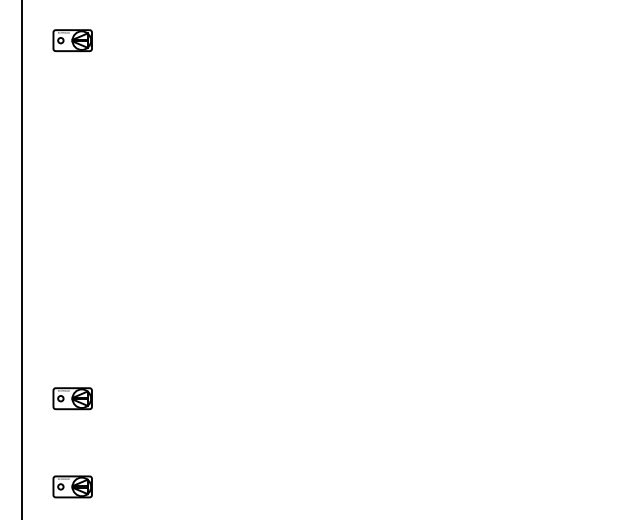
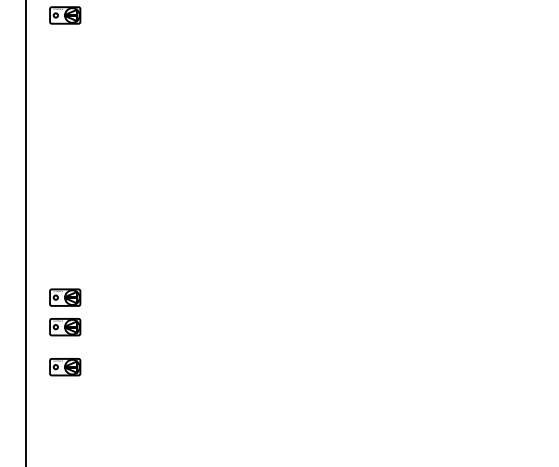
part: (73, 436) -> (65, 327), added

